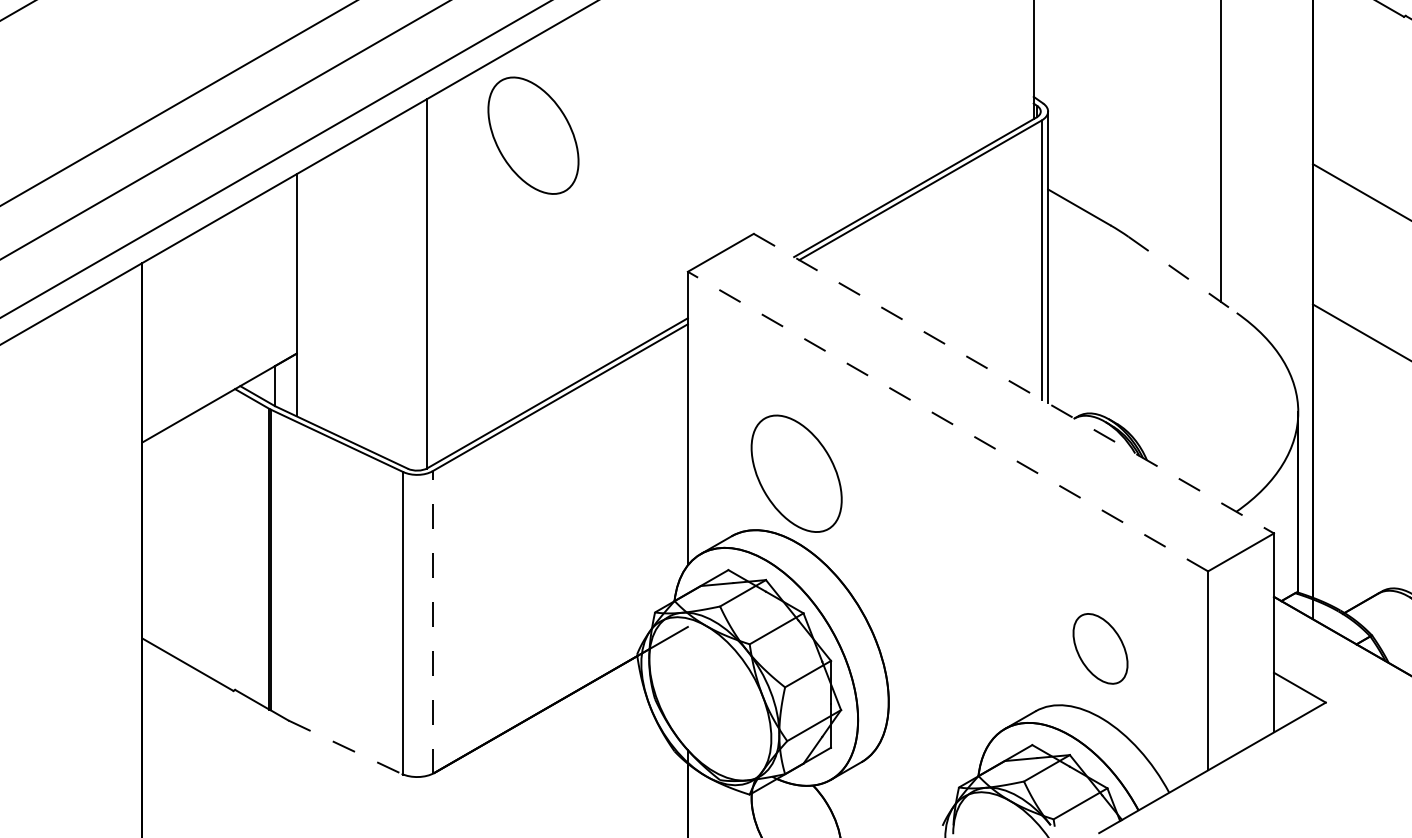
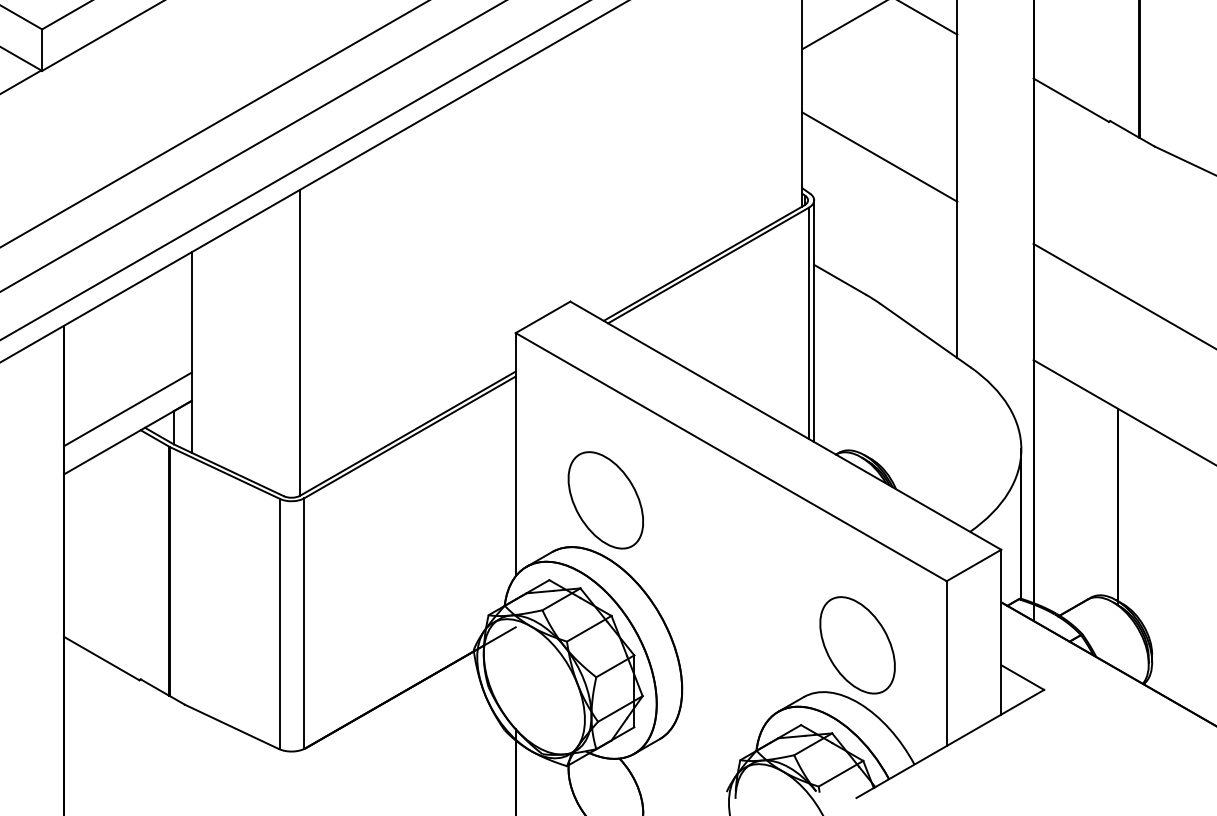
line: (1127, 58) -> (879, 156), added
part: (533, 135) -> (387, 220), removed
line: (1182, 274) -> (925, 335), dashed -> solid
line: (219, 364) -> (127, 409), added
line: (1013, 383) -> (785, 425), dashed -> solid
line: (948, 422) -> (731, 457), dashed -> solid
line: (432, 622) -> (304, 623), dashed -> solid
part: (1100, 648) -> (857, 645), size x1.67
line: (344, 746) -> (231, 726), dashed -> solid

